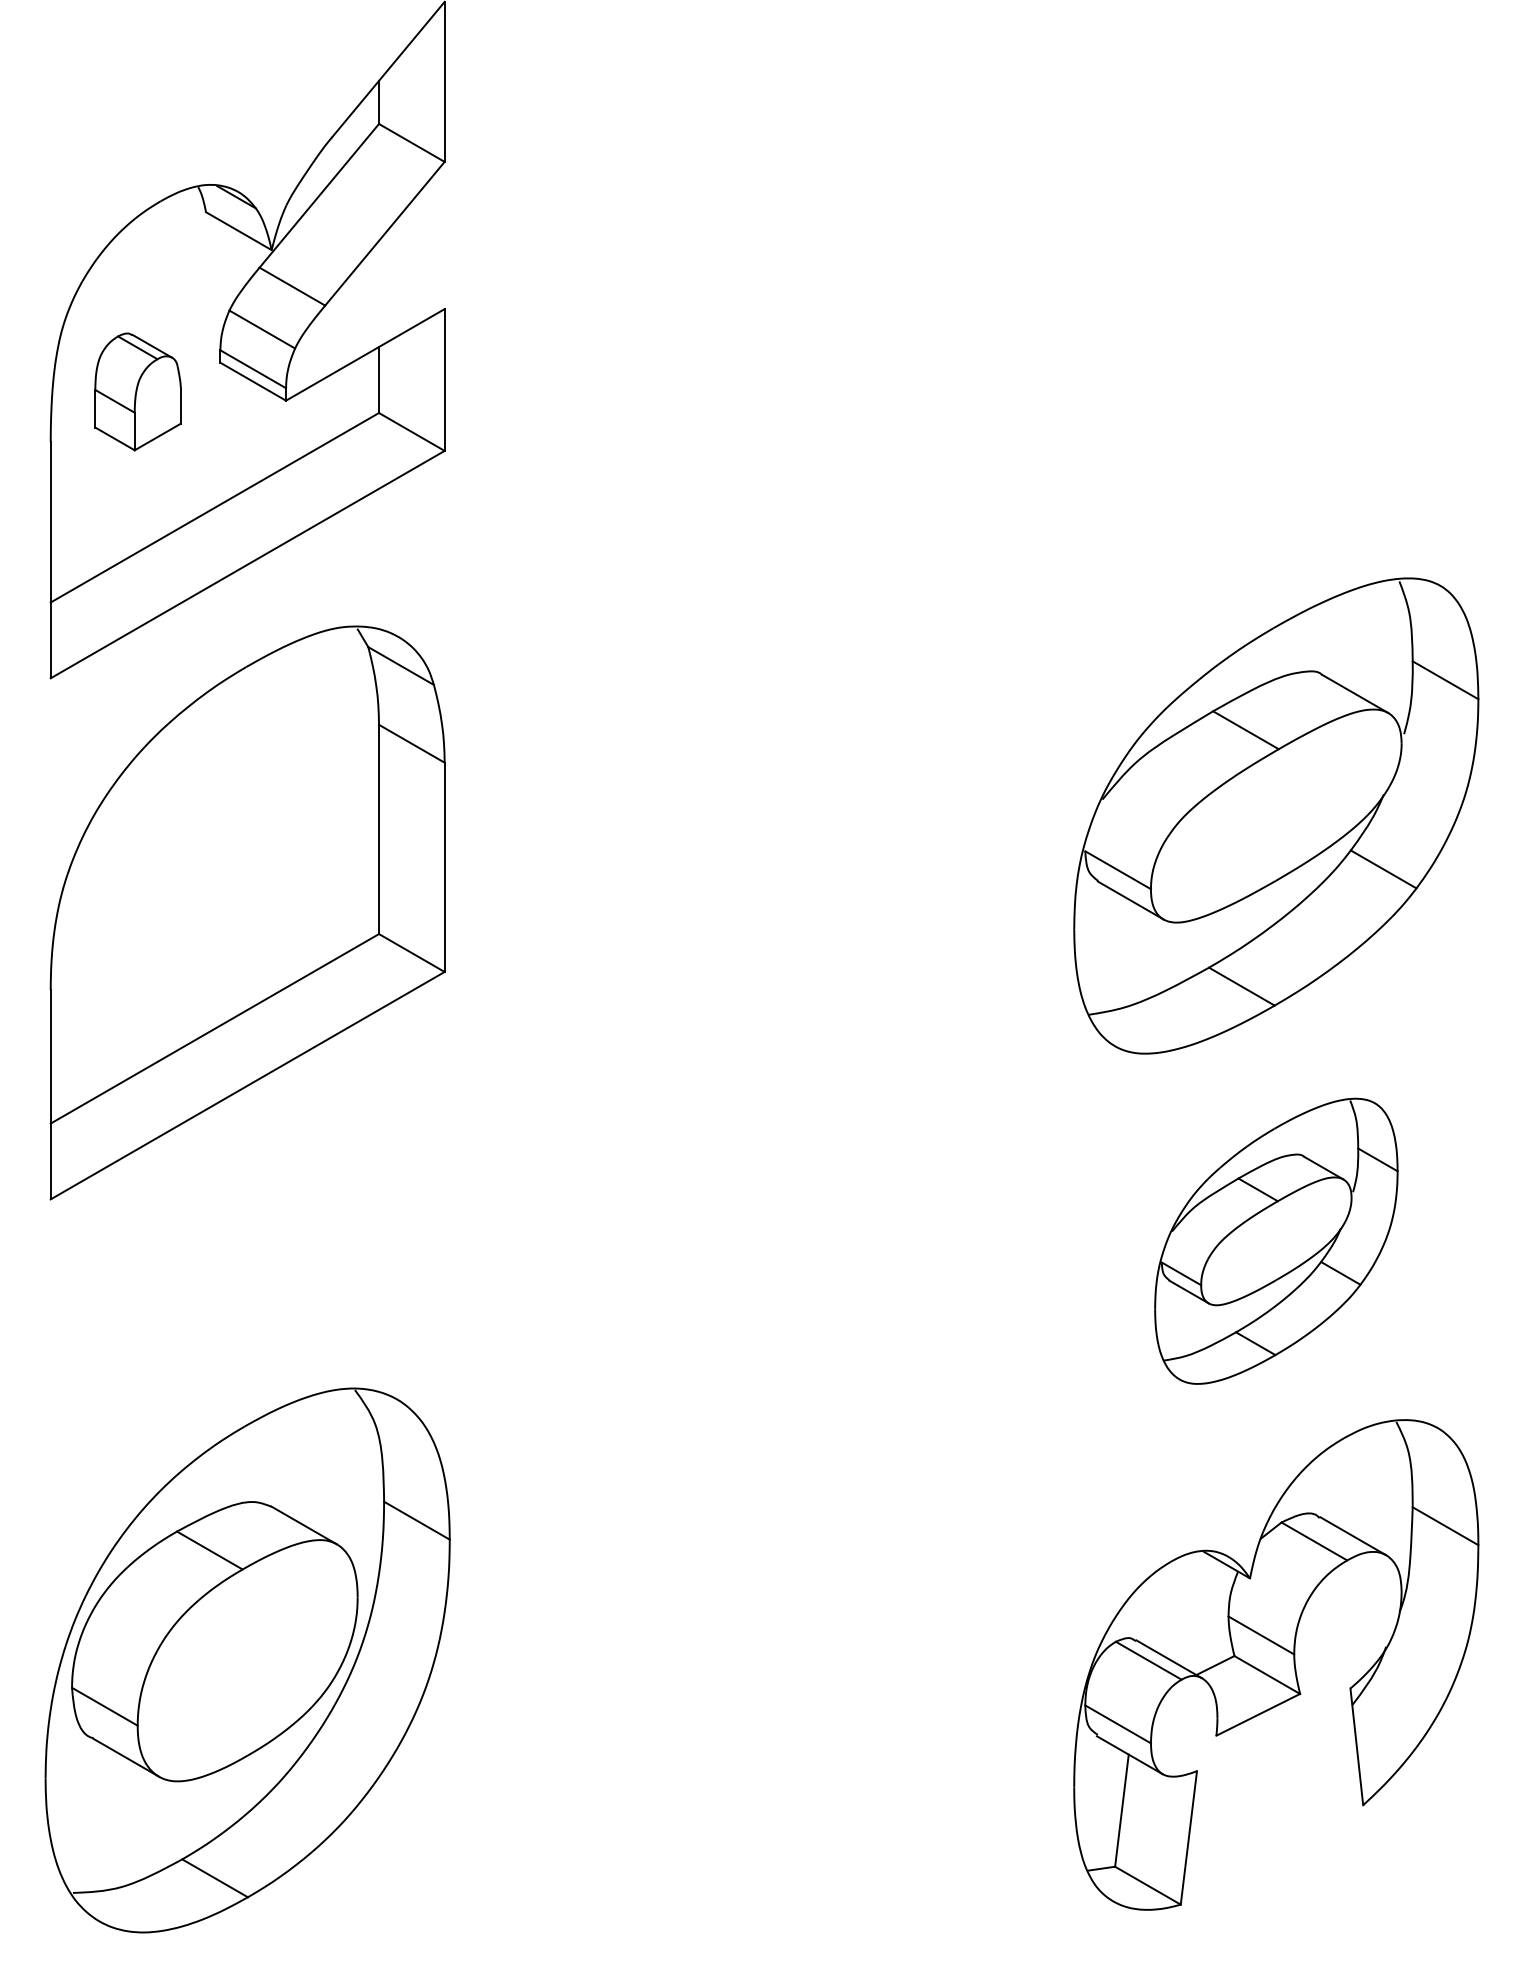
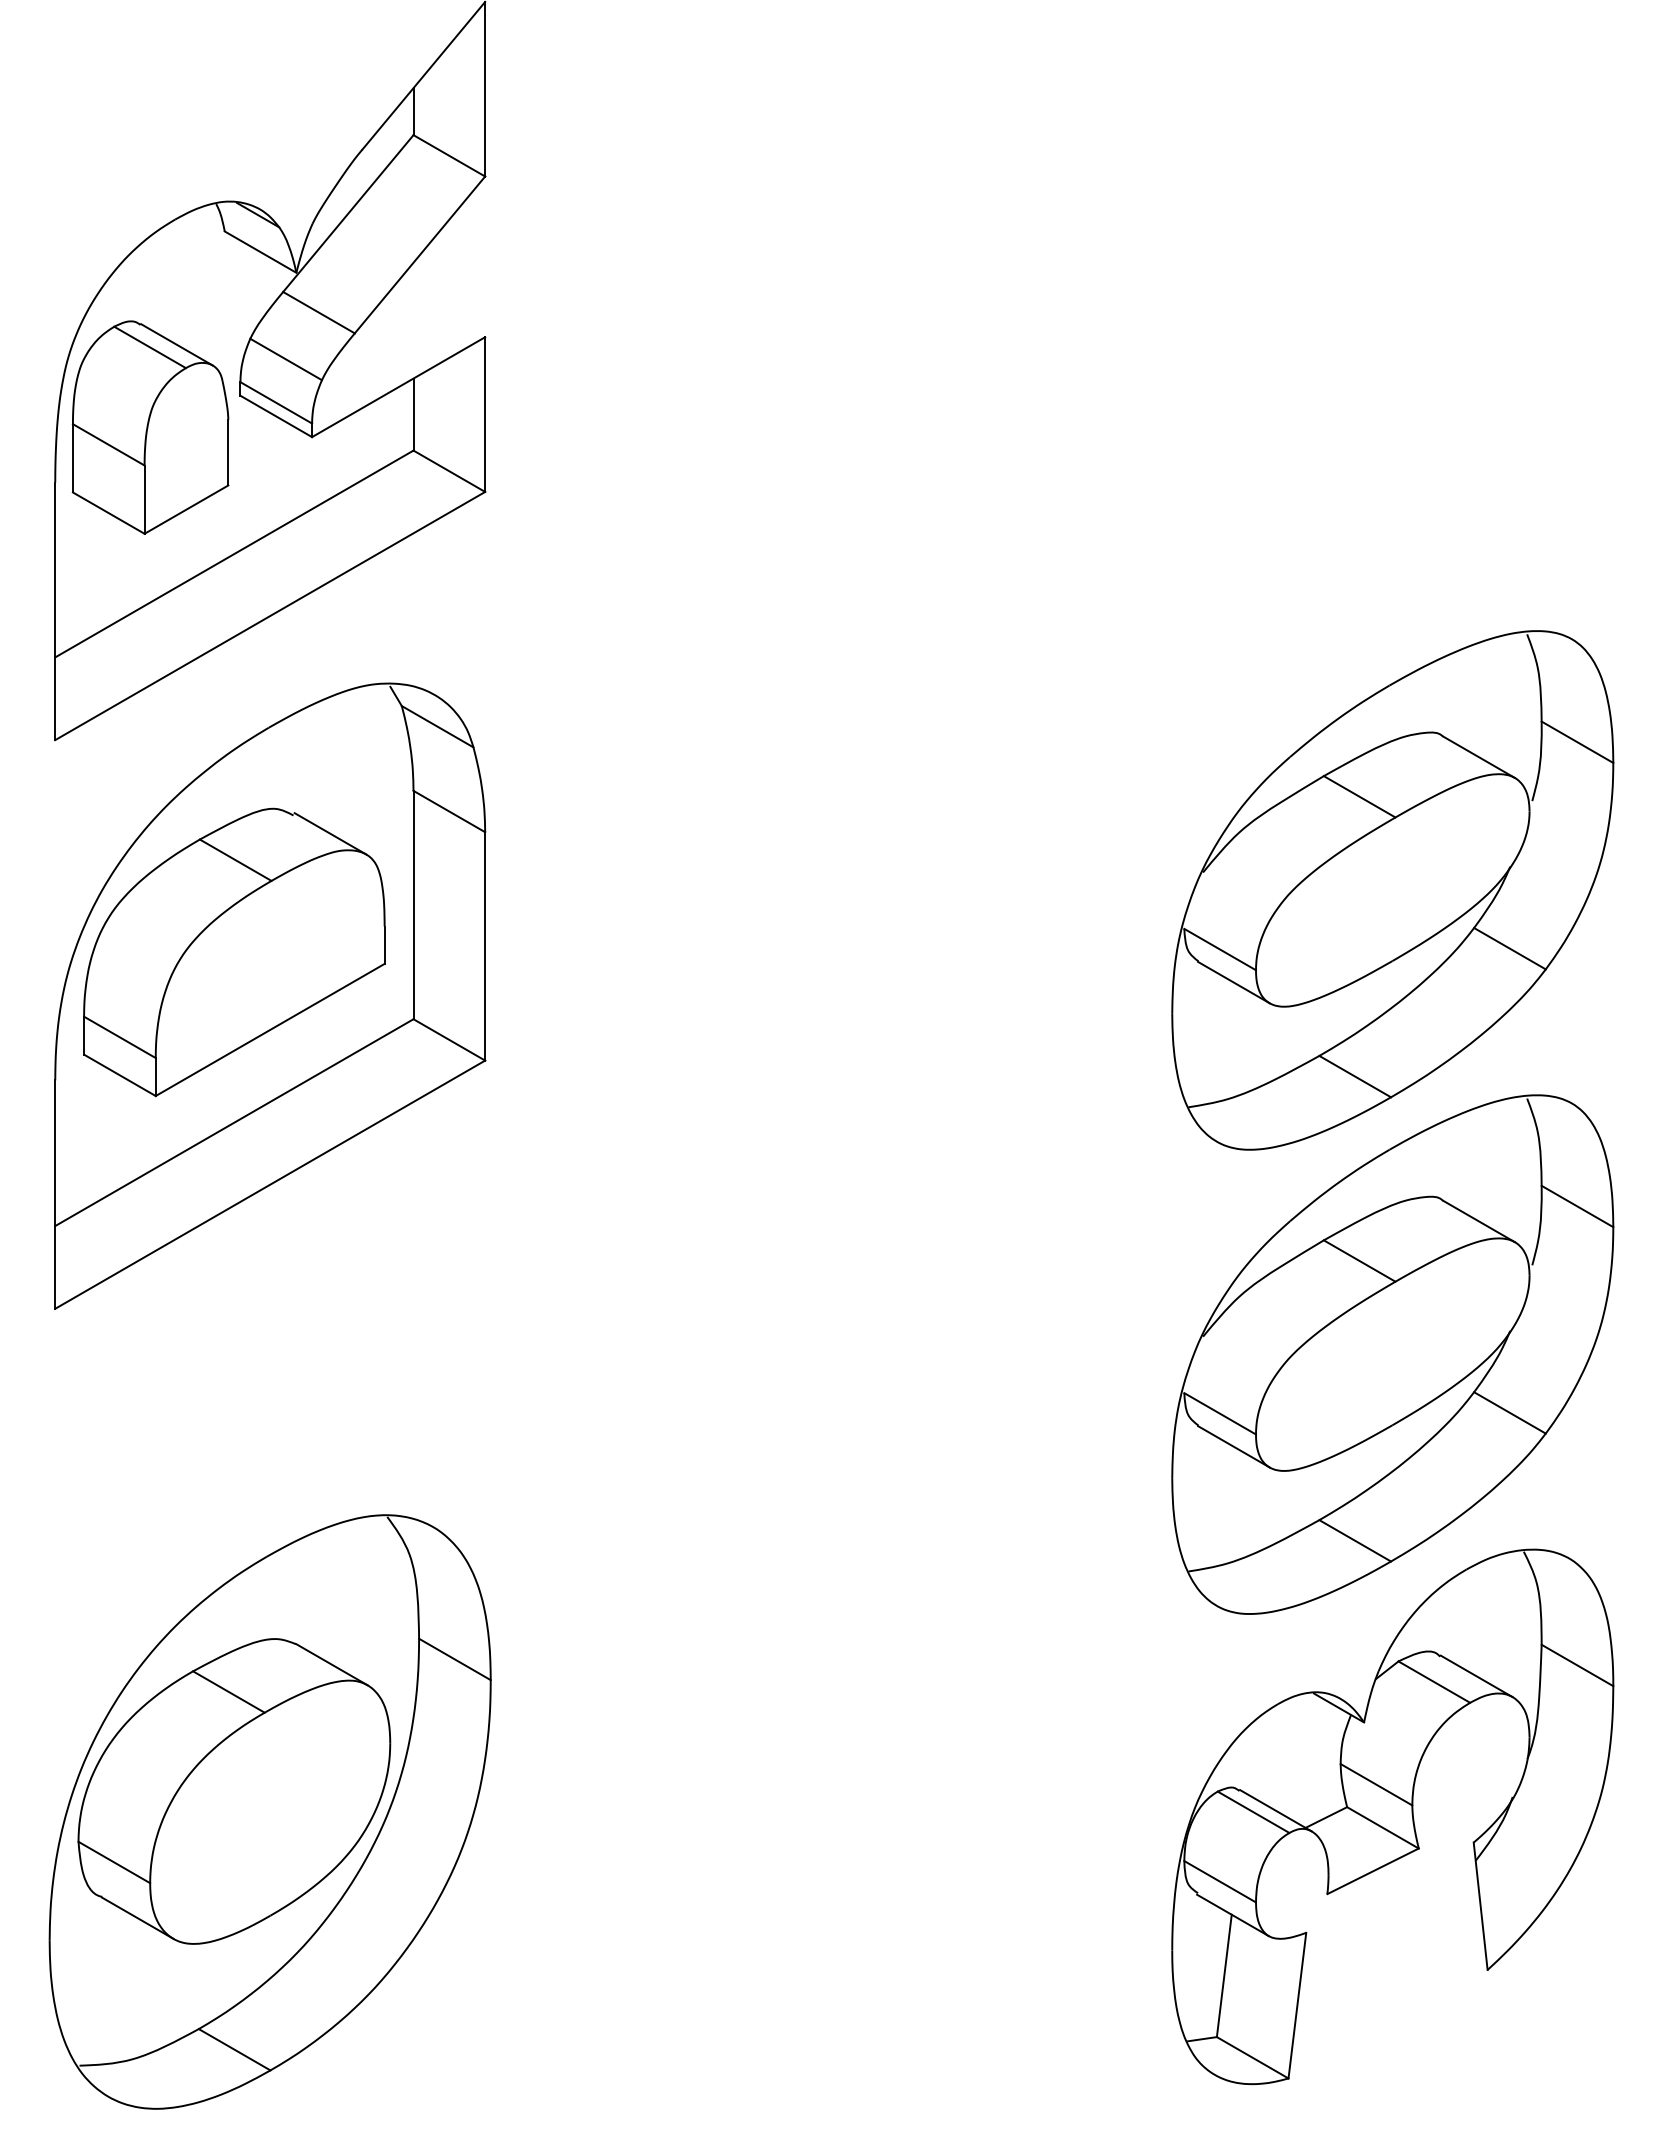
part: (137, 391) -> (150, 427), size x1.67
part: (214, 872) -> (234, 952), added
part: (1276, 1241) -> (1392, 1354), size x1.67

